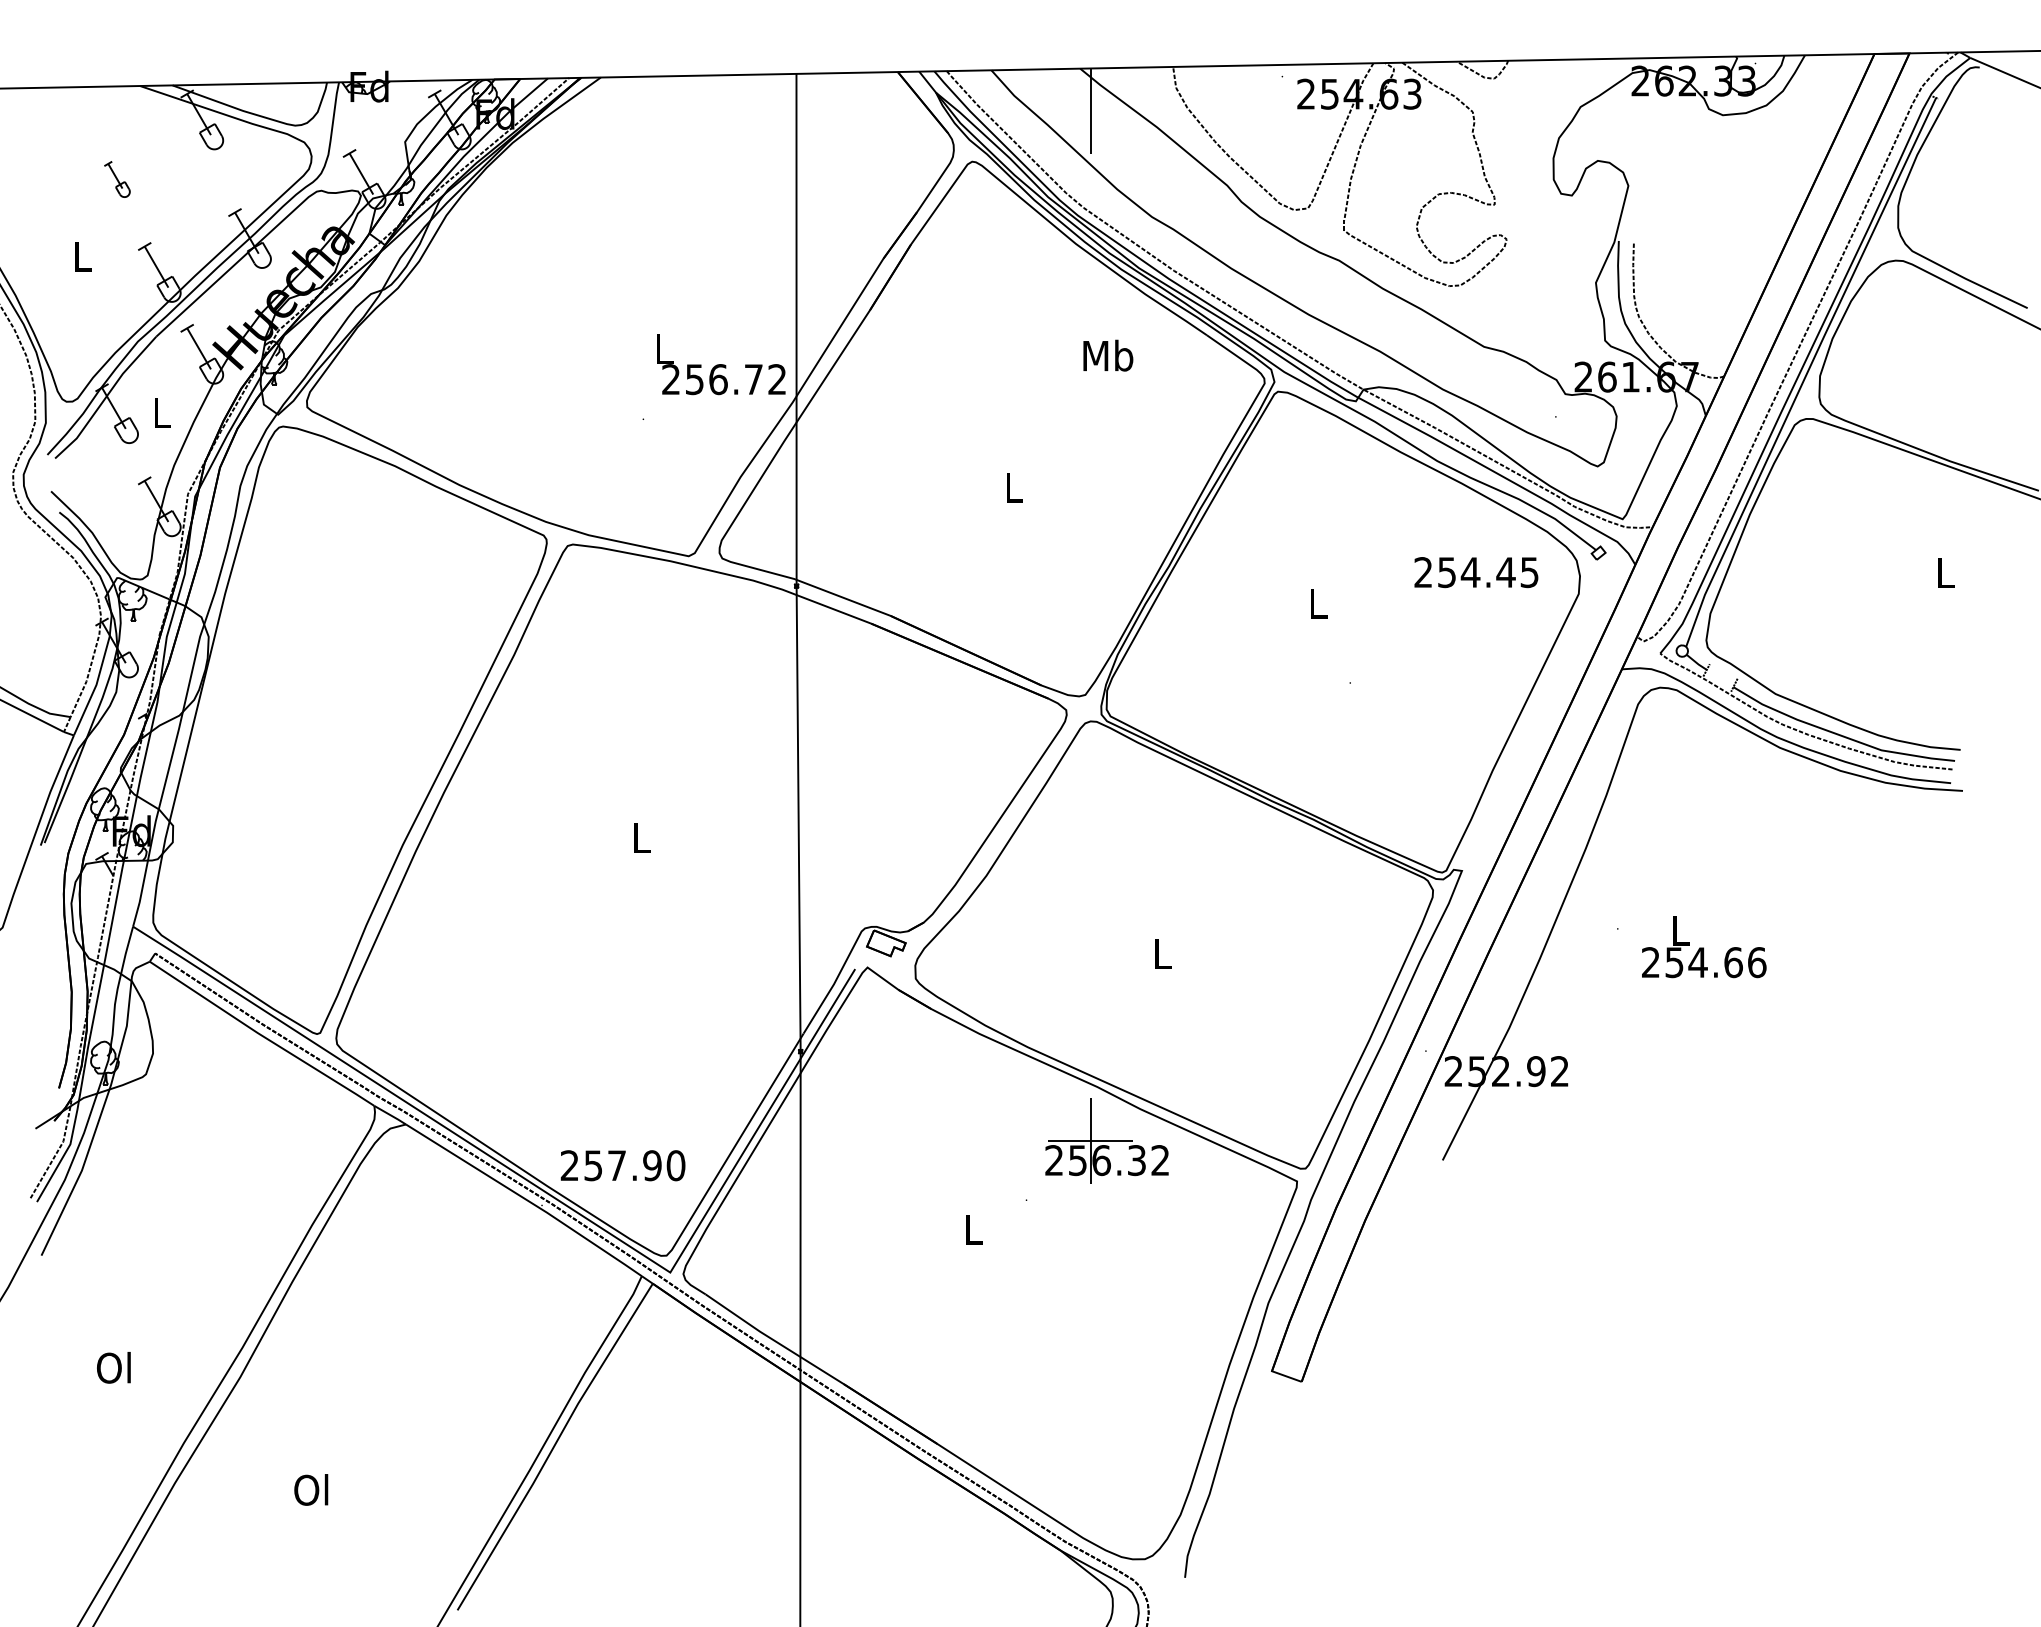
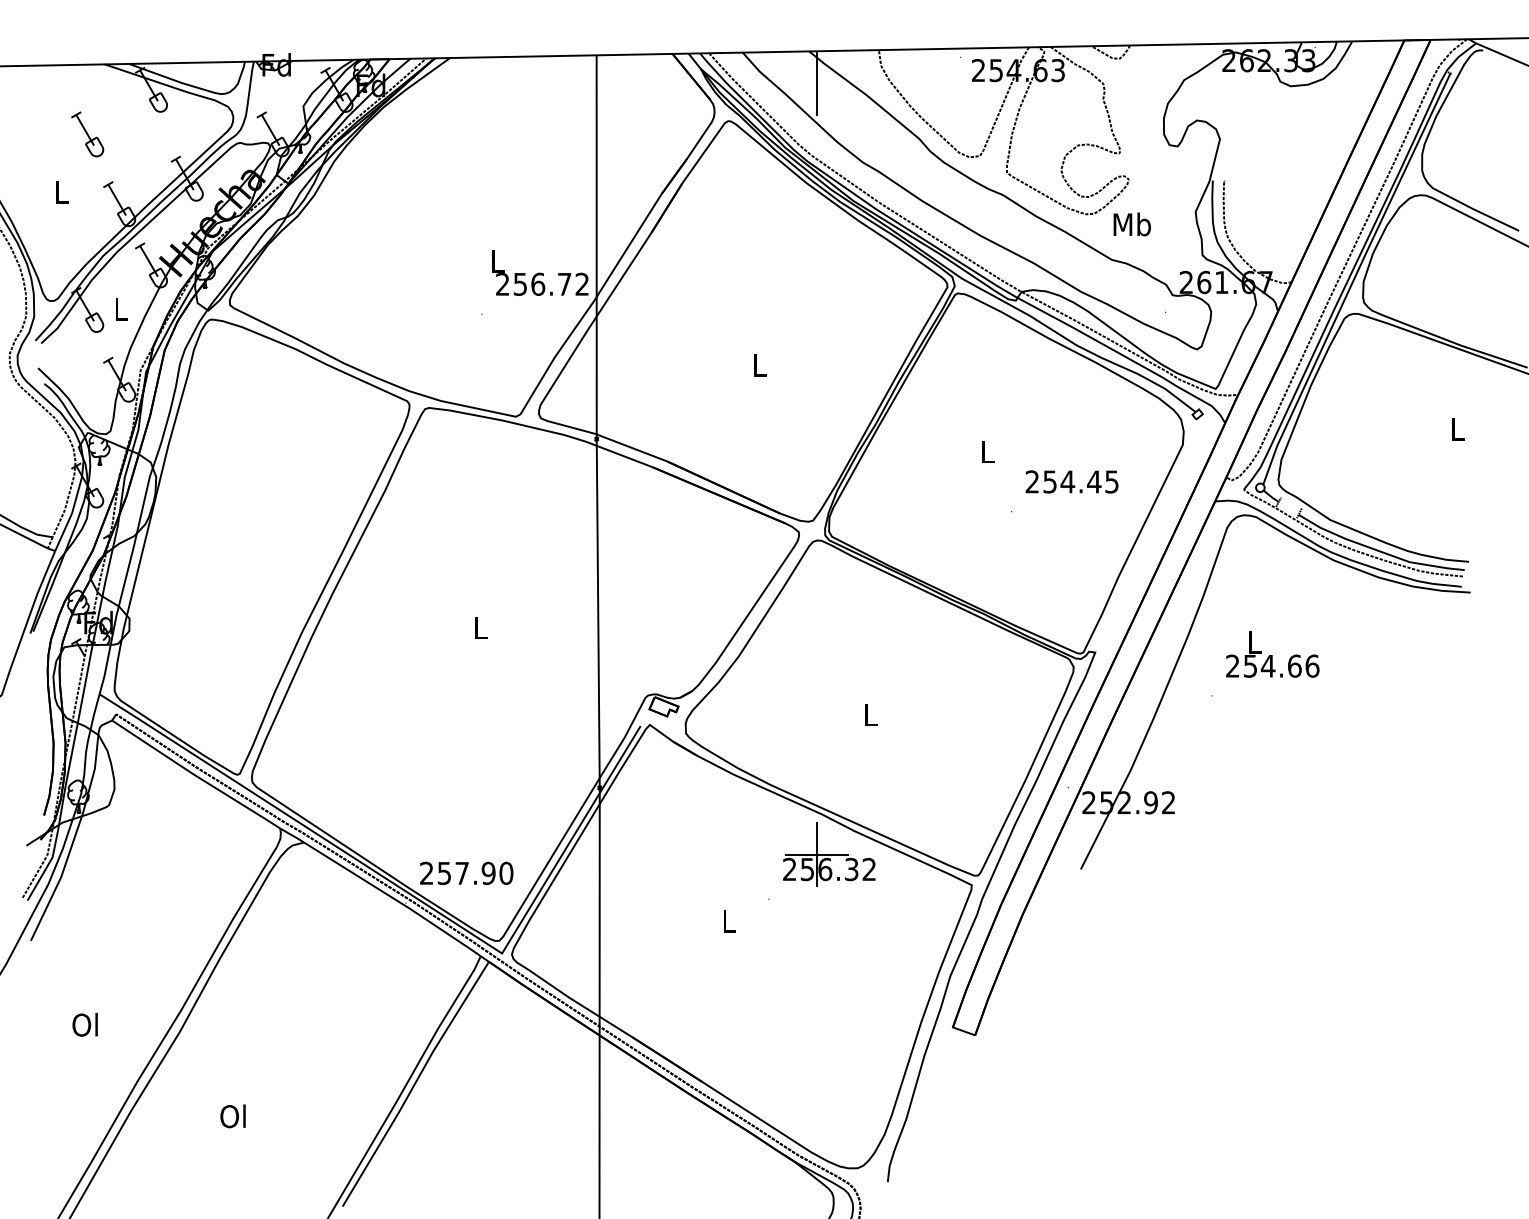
part: (116, 179) -> (87, 134), size x1.67
text: (1107, 355) -> (1131, 224), moved
text: (1475, 571) -> (1071, 481), moved
text: (1703, 946) -> (1272, 654), moved

